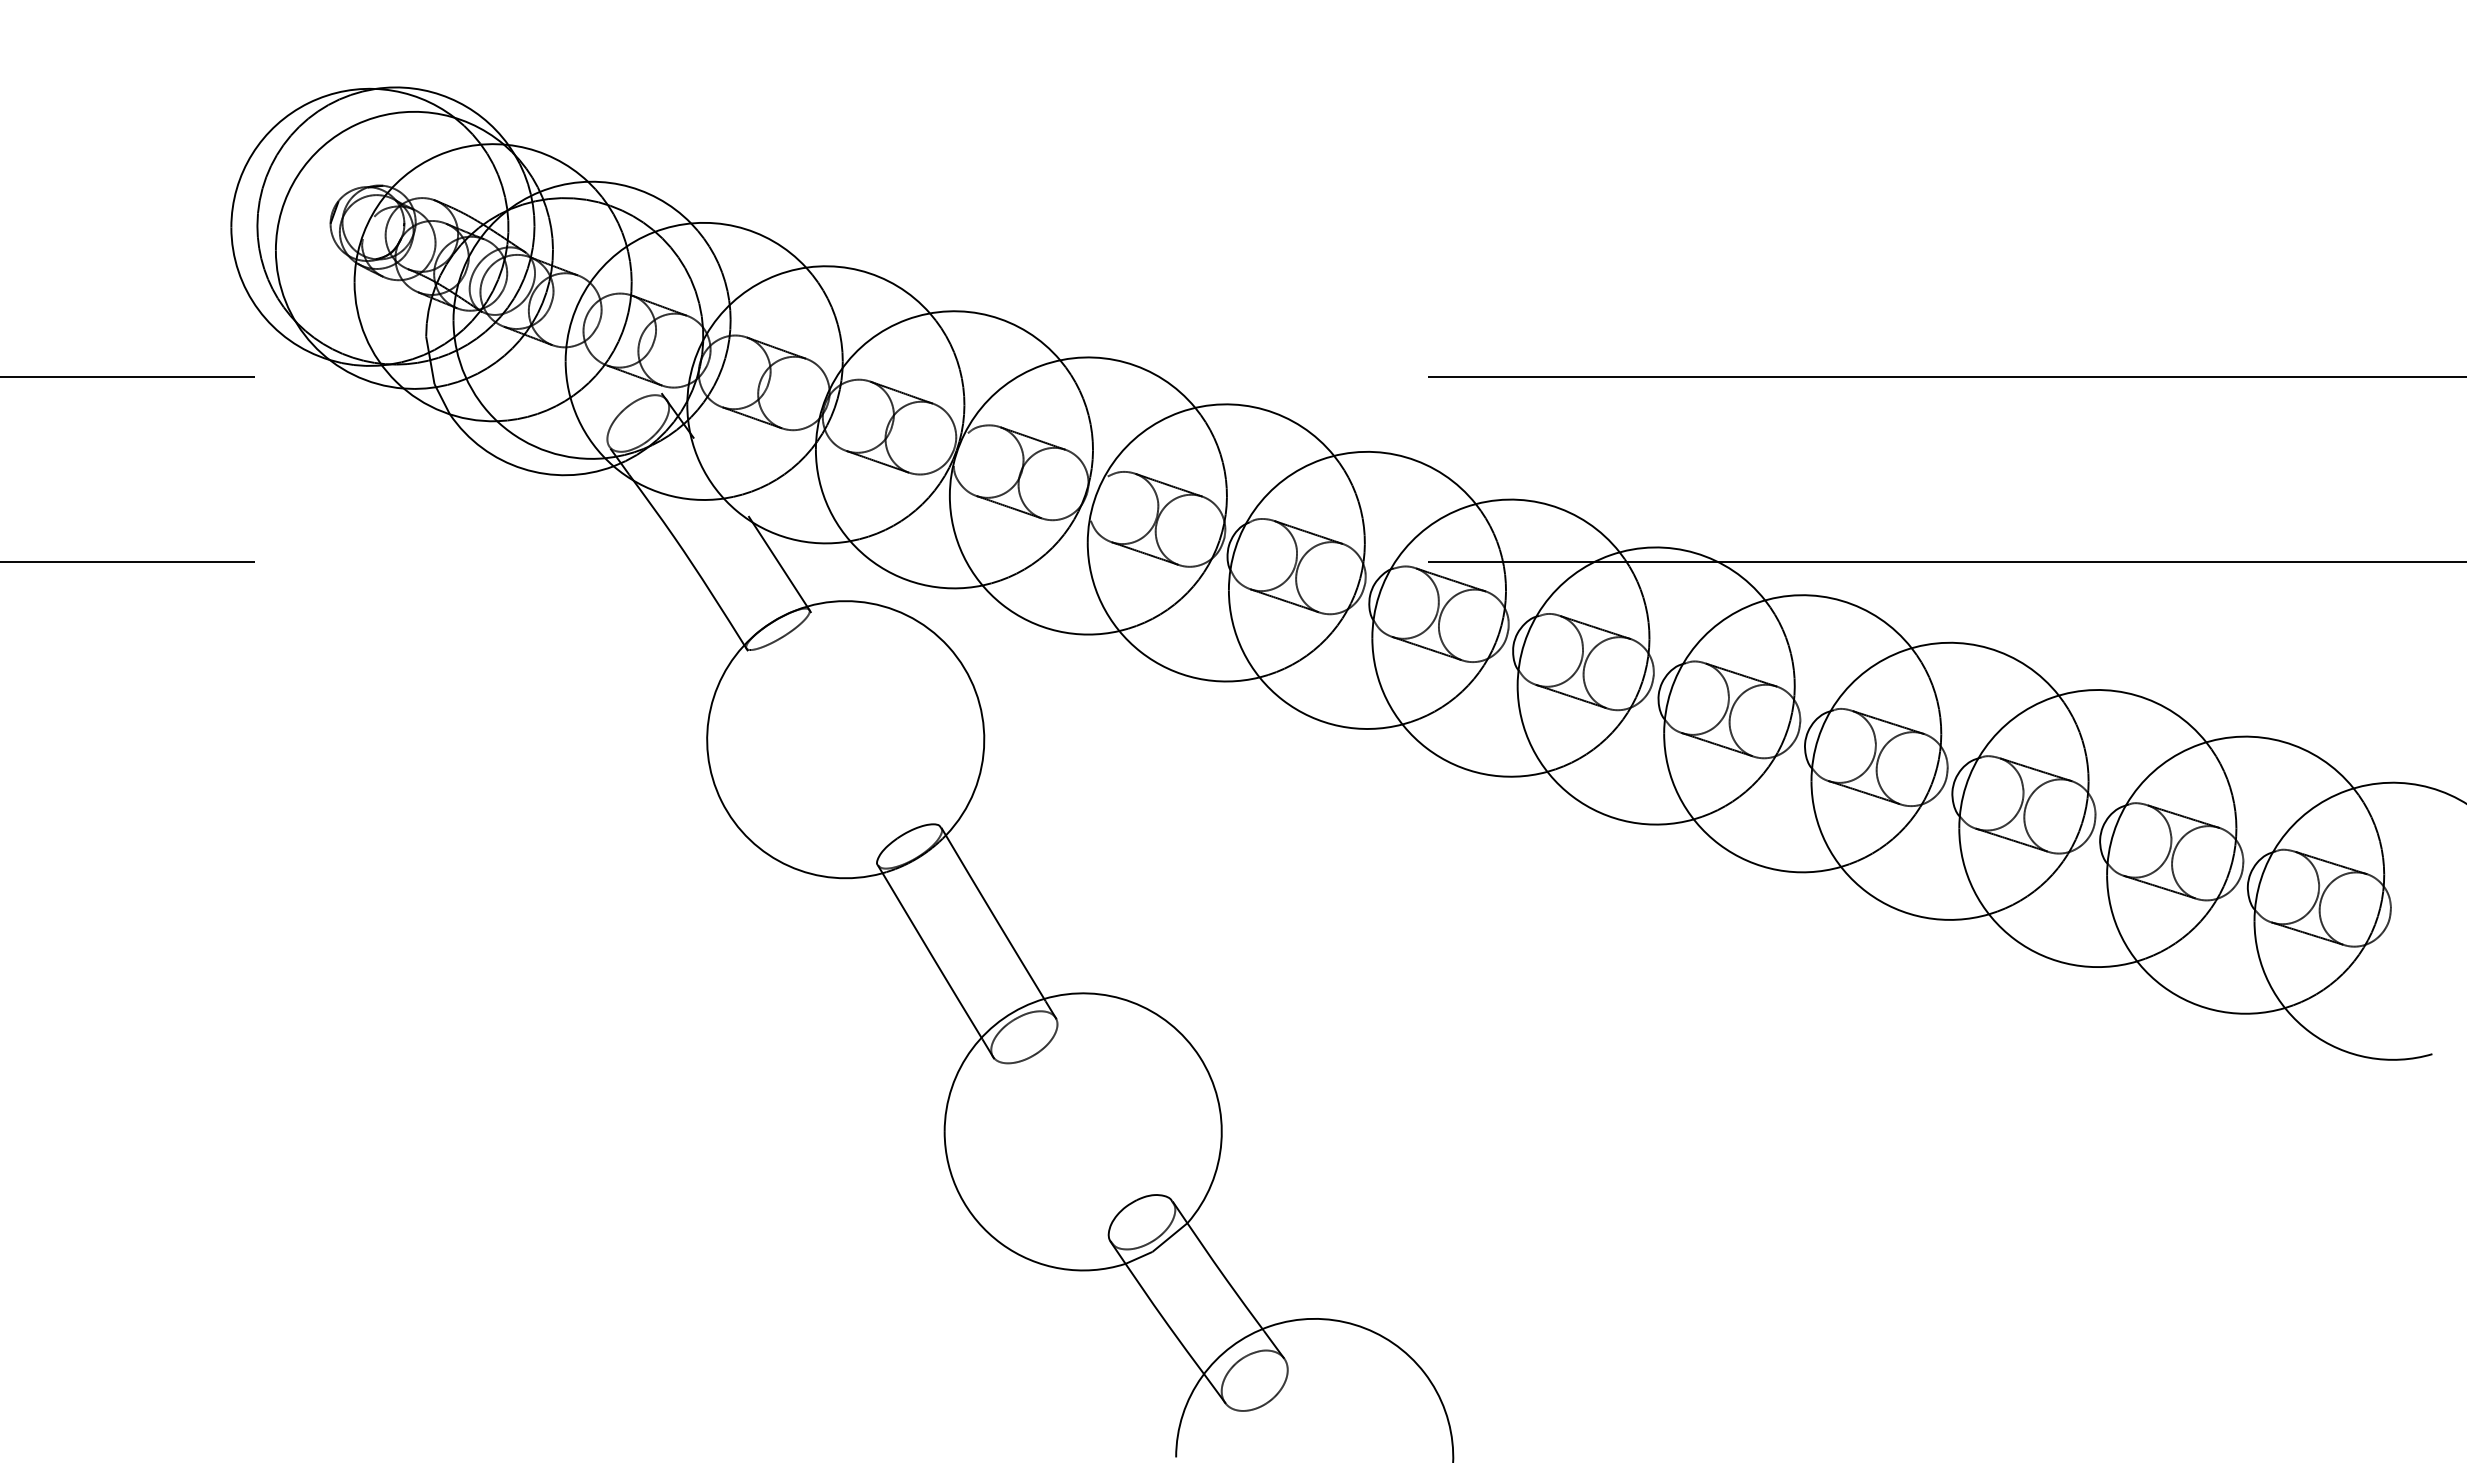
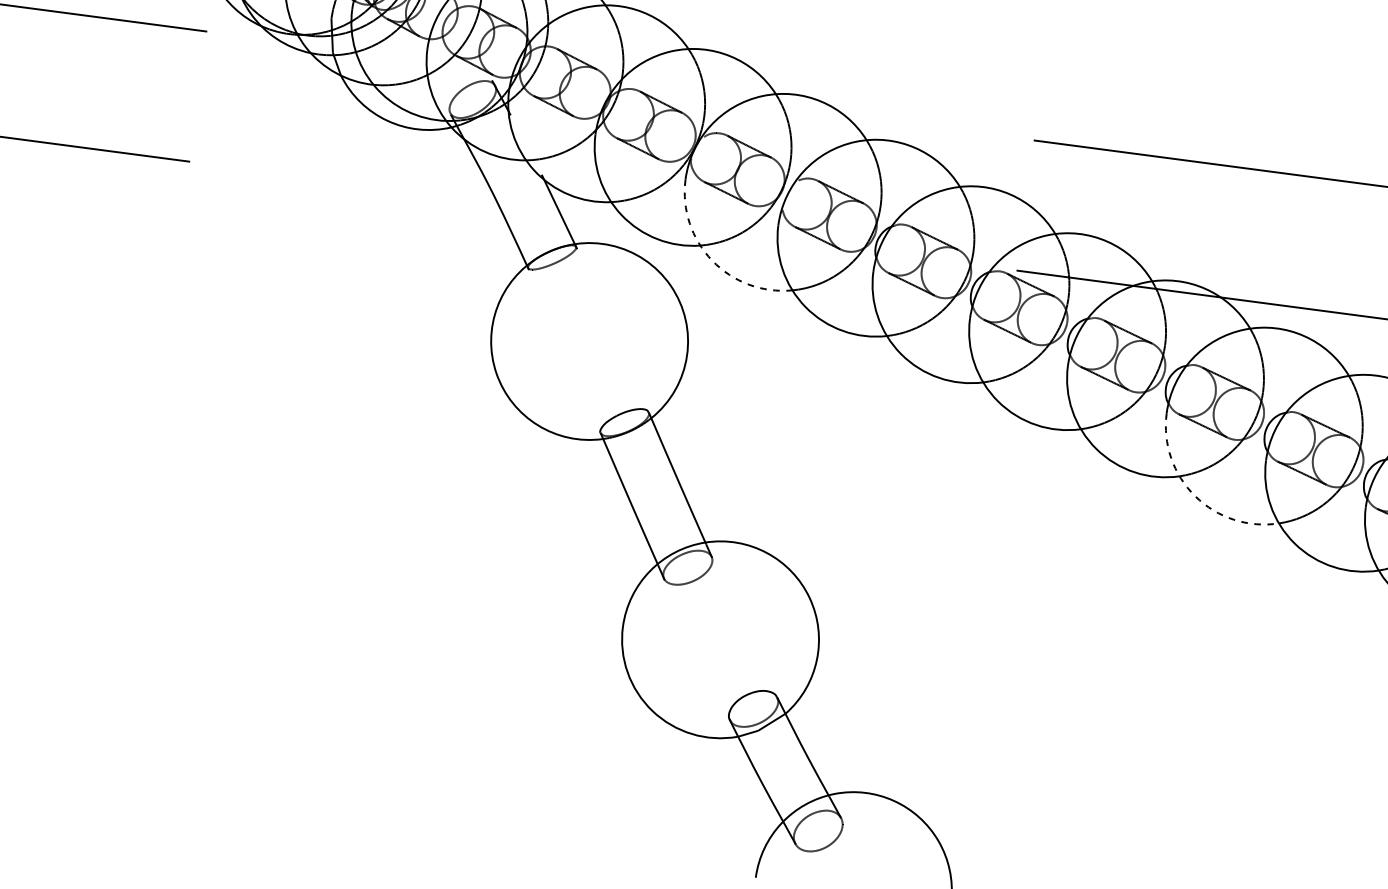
arc: (1002, 604) -> (712, 260), solid -> dashed
arc: (1719, 844) -> (1195, 496), solid -> dashed

